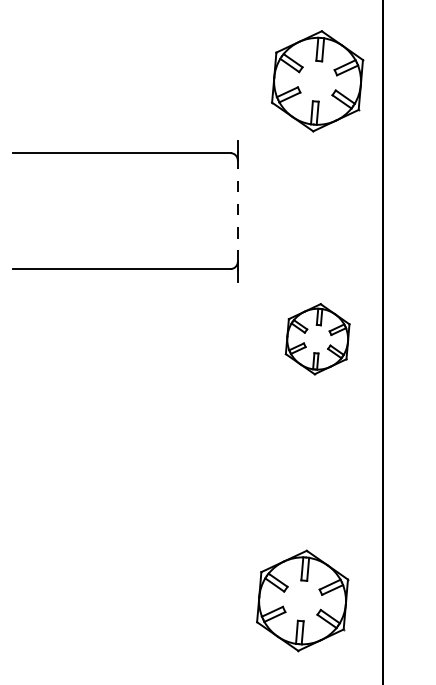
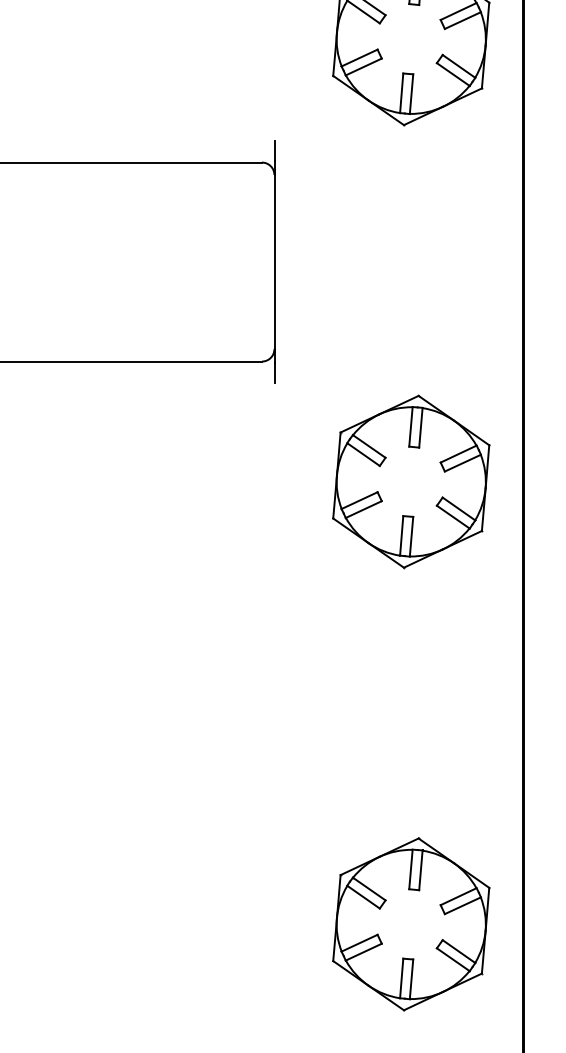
line: (237, 211) -> (273, 262), dashed -> solid
part: (317, 339) -> (411, 482), size x1.43
part: (302, 600) -> (411, 923), moved

